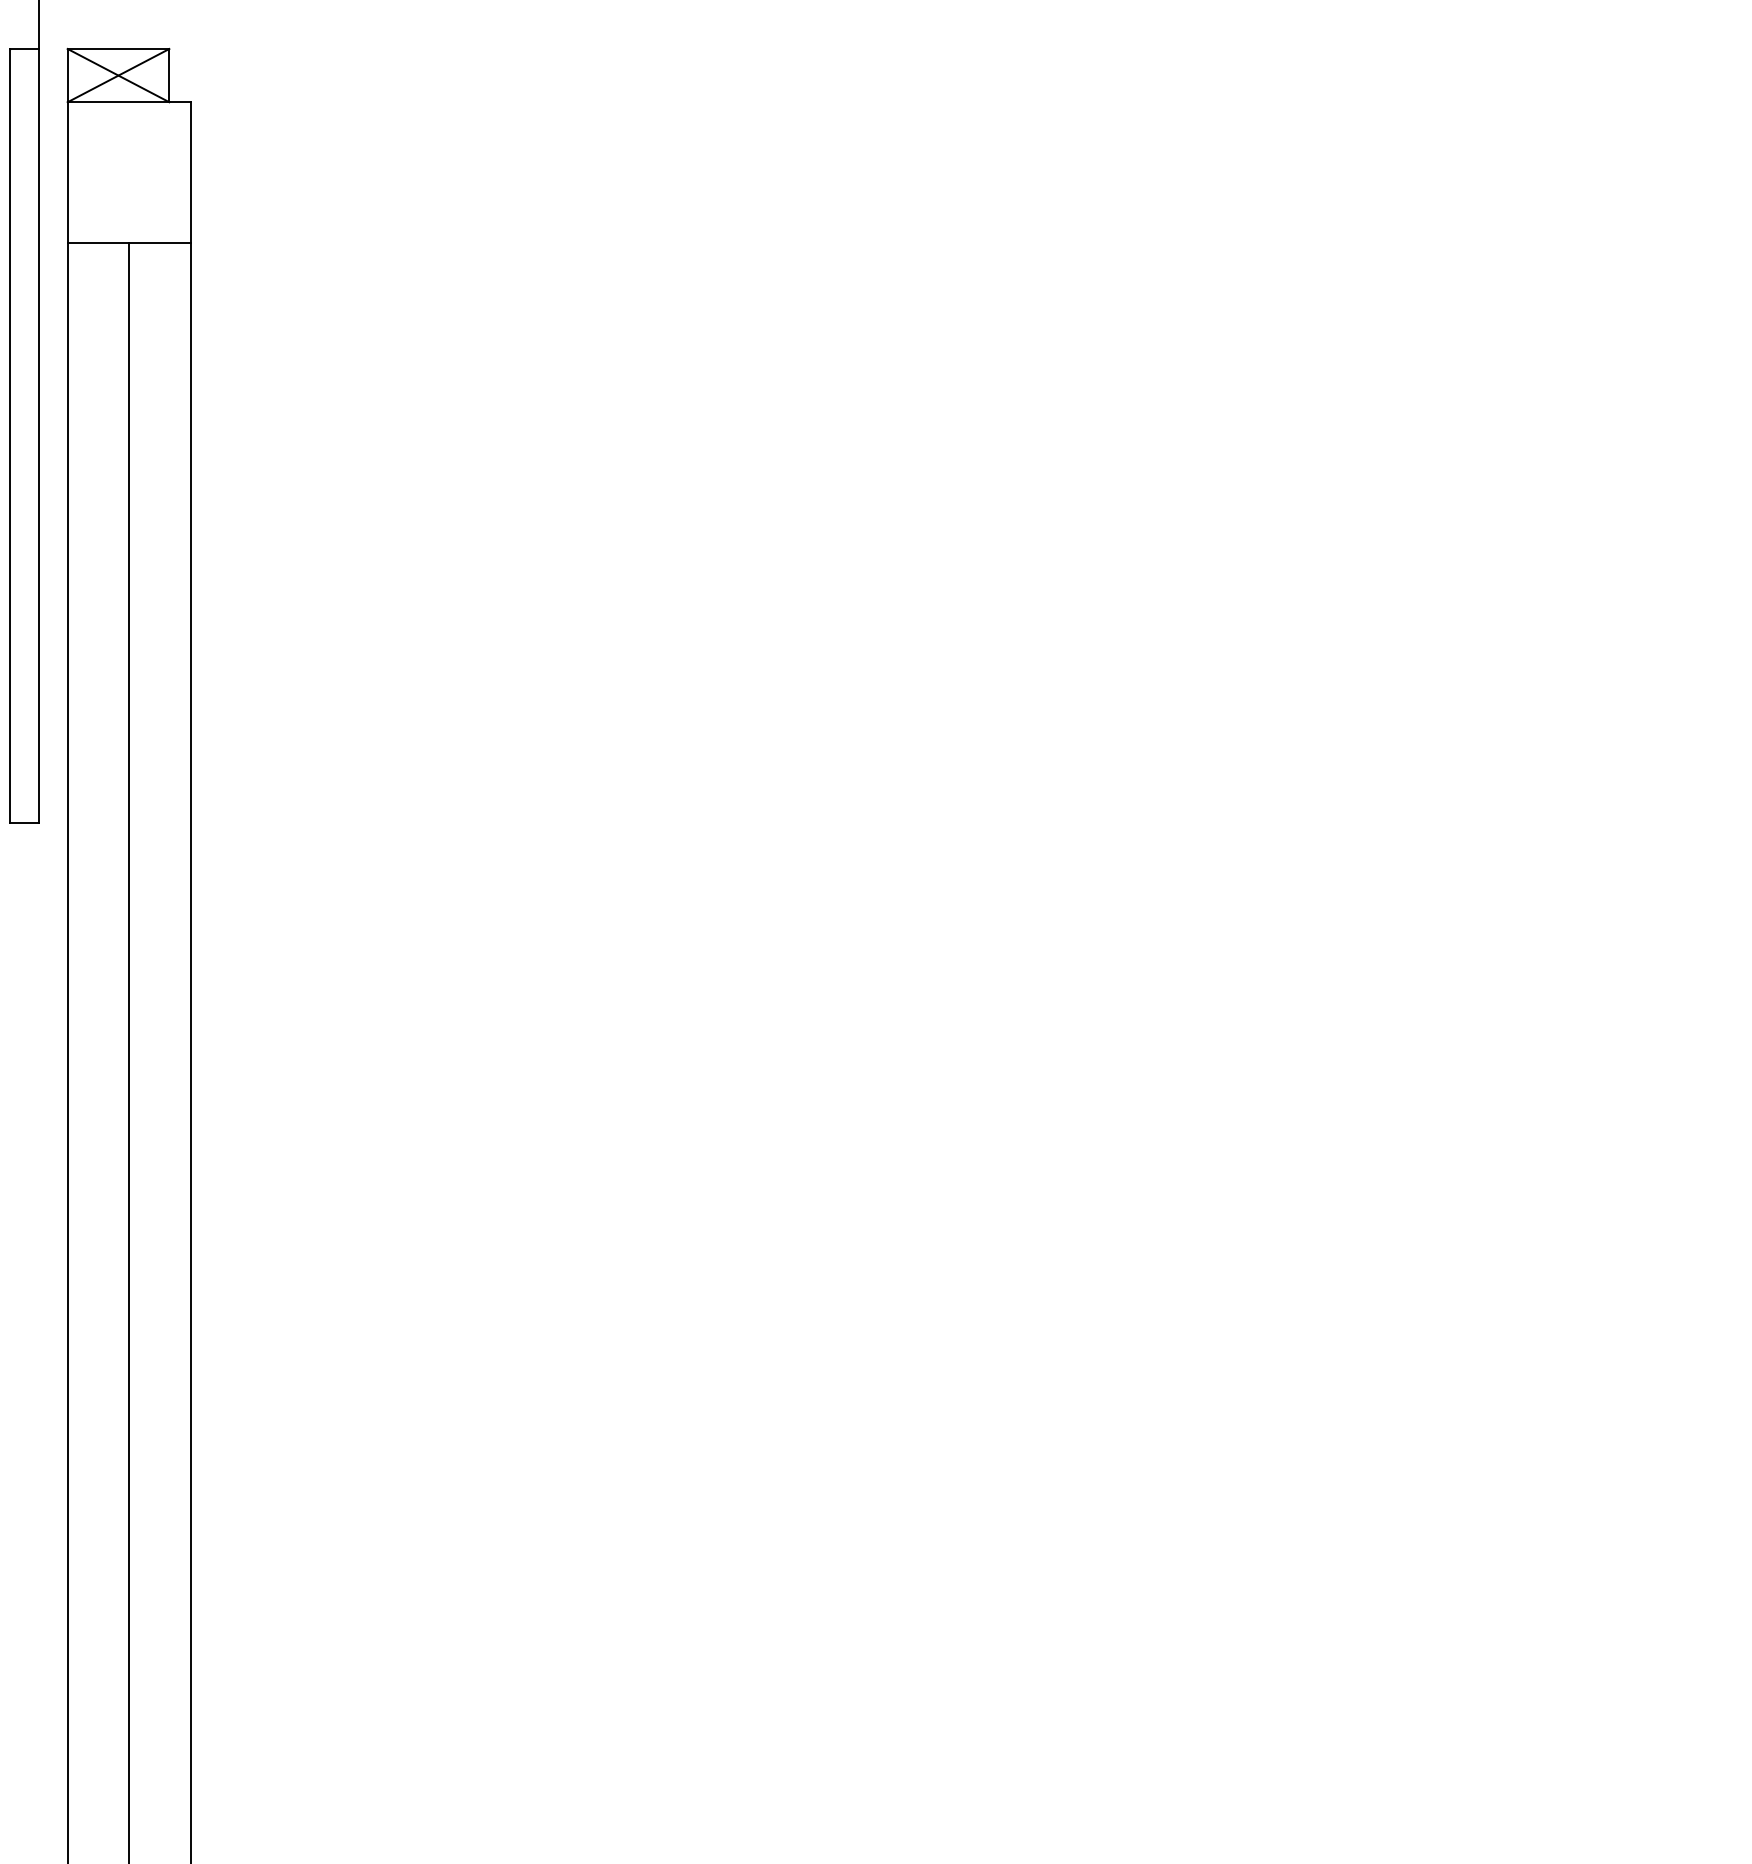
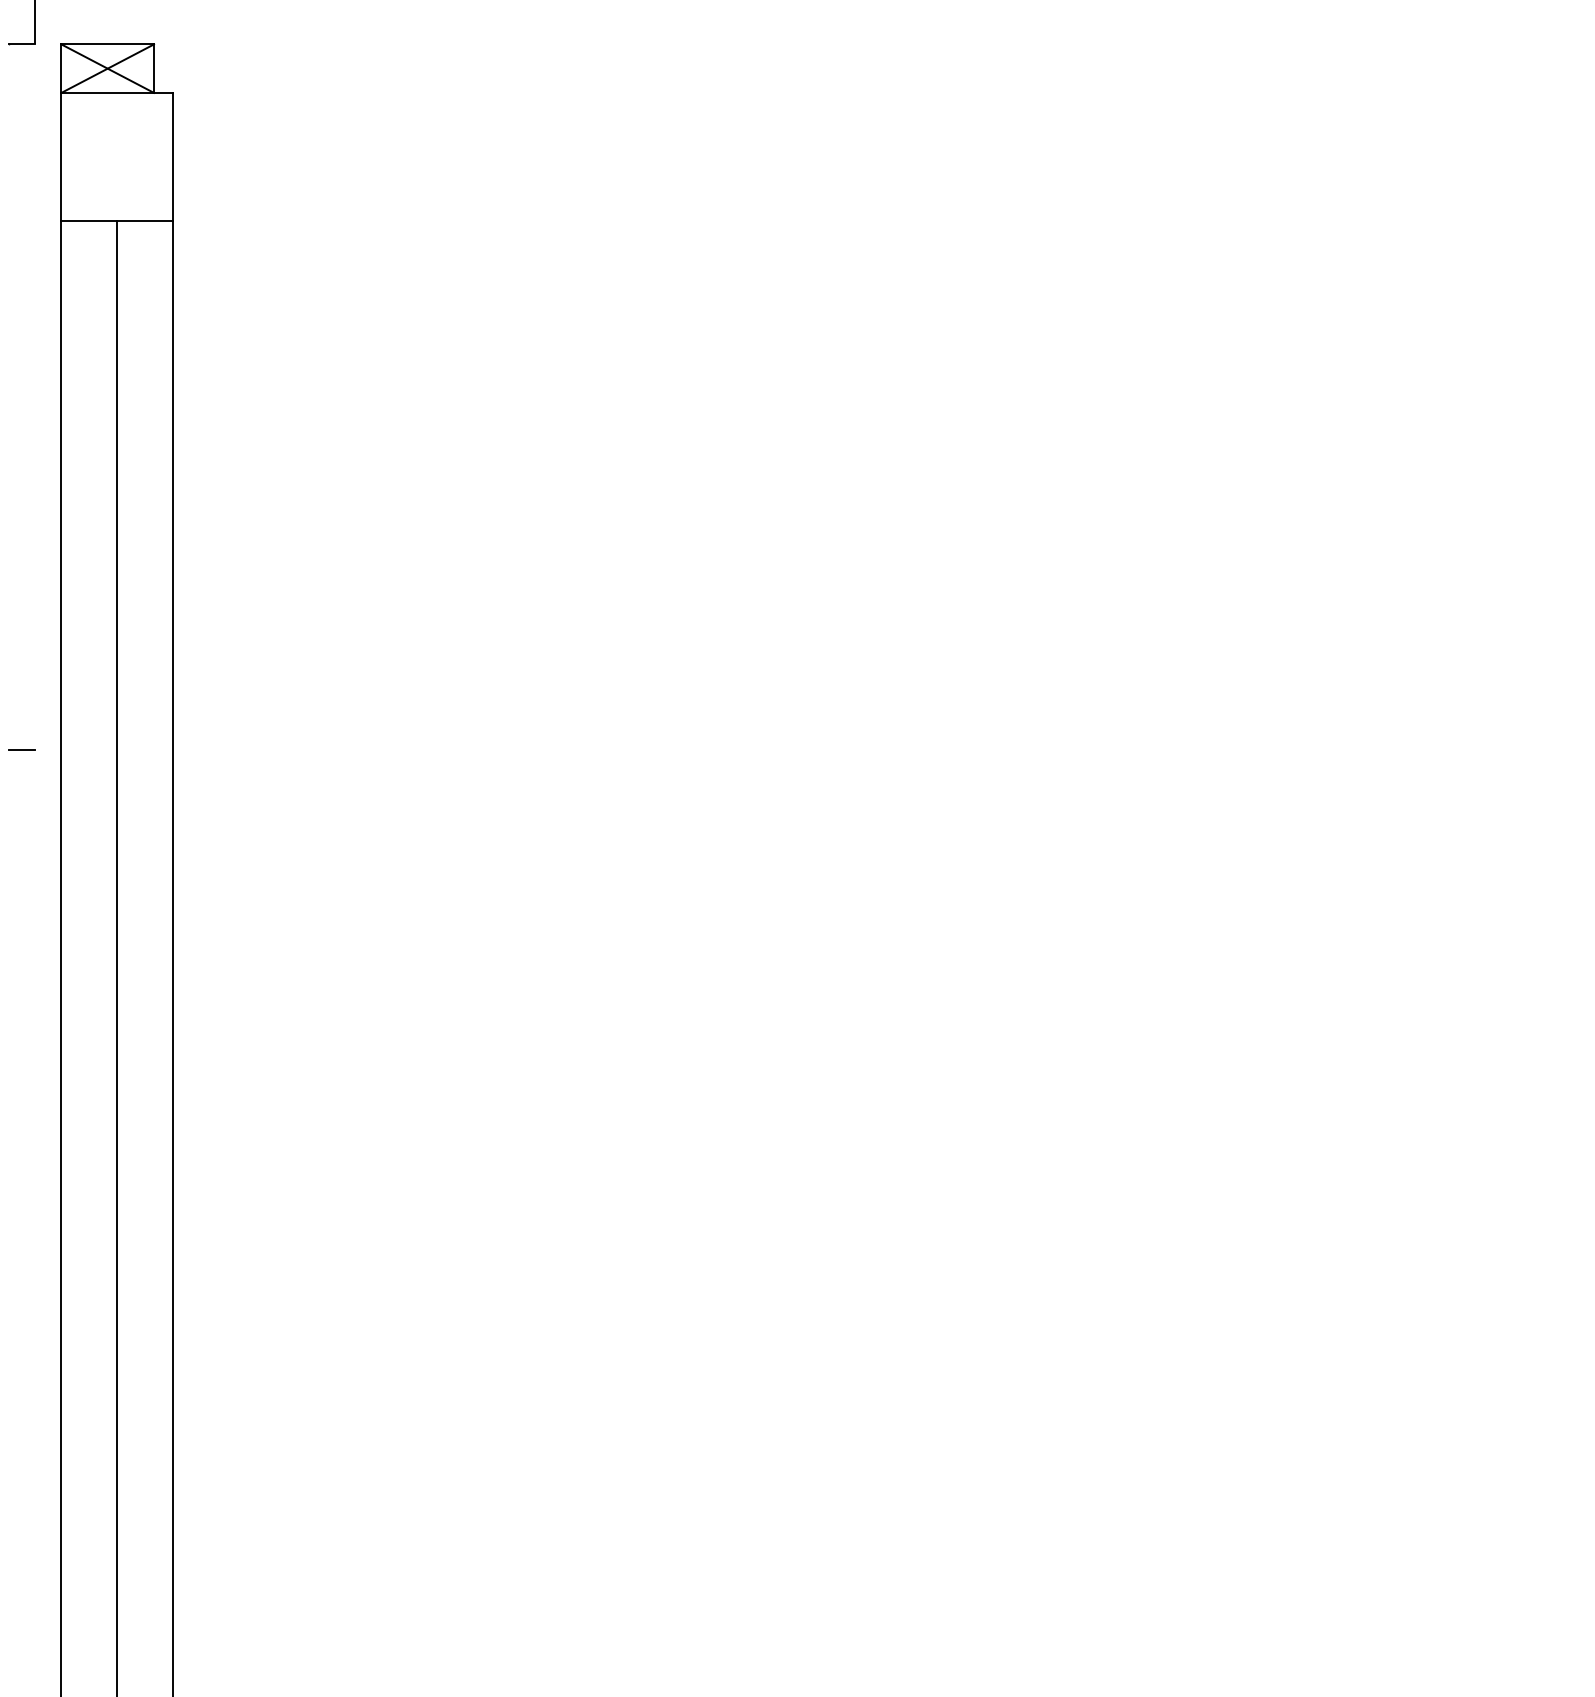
line: (9, 435) -> (8, 396), removed
line: (38, 435) -> (34, 396), removed

